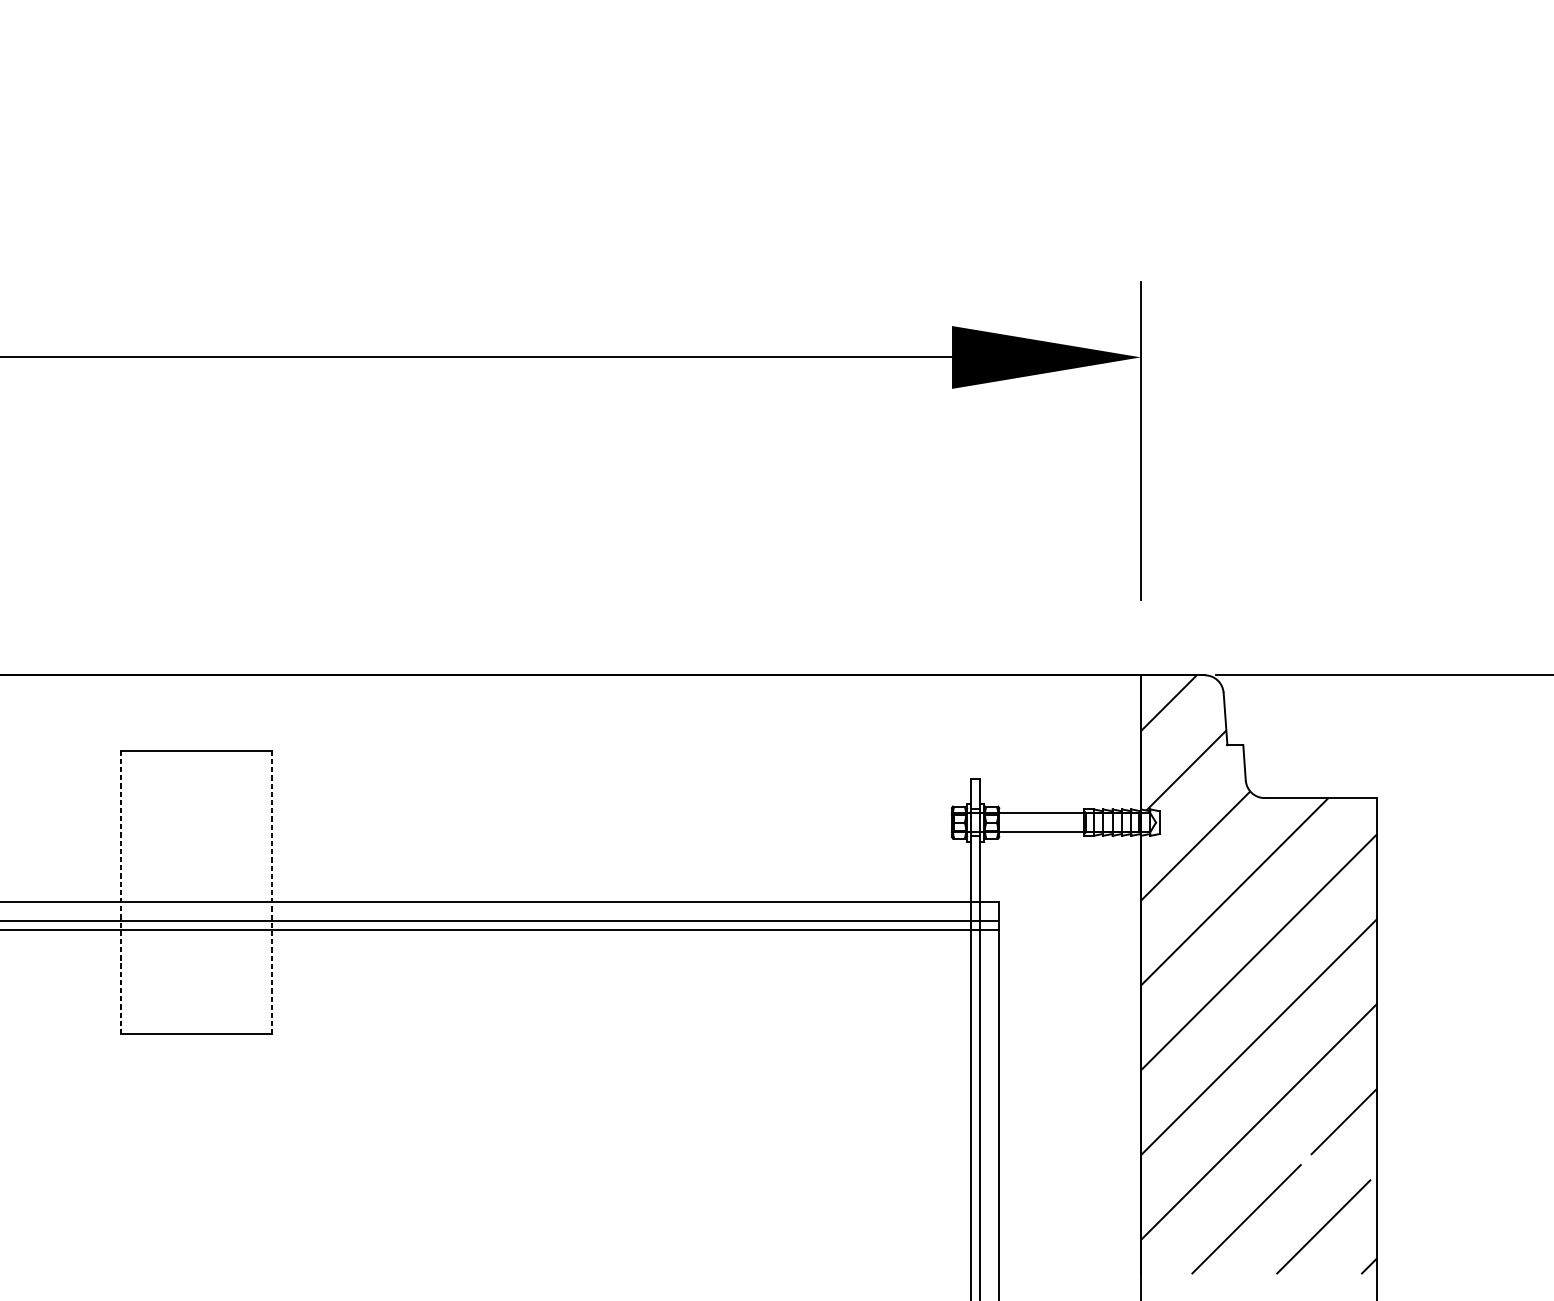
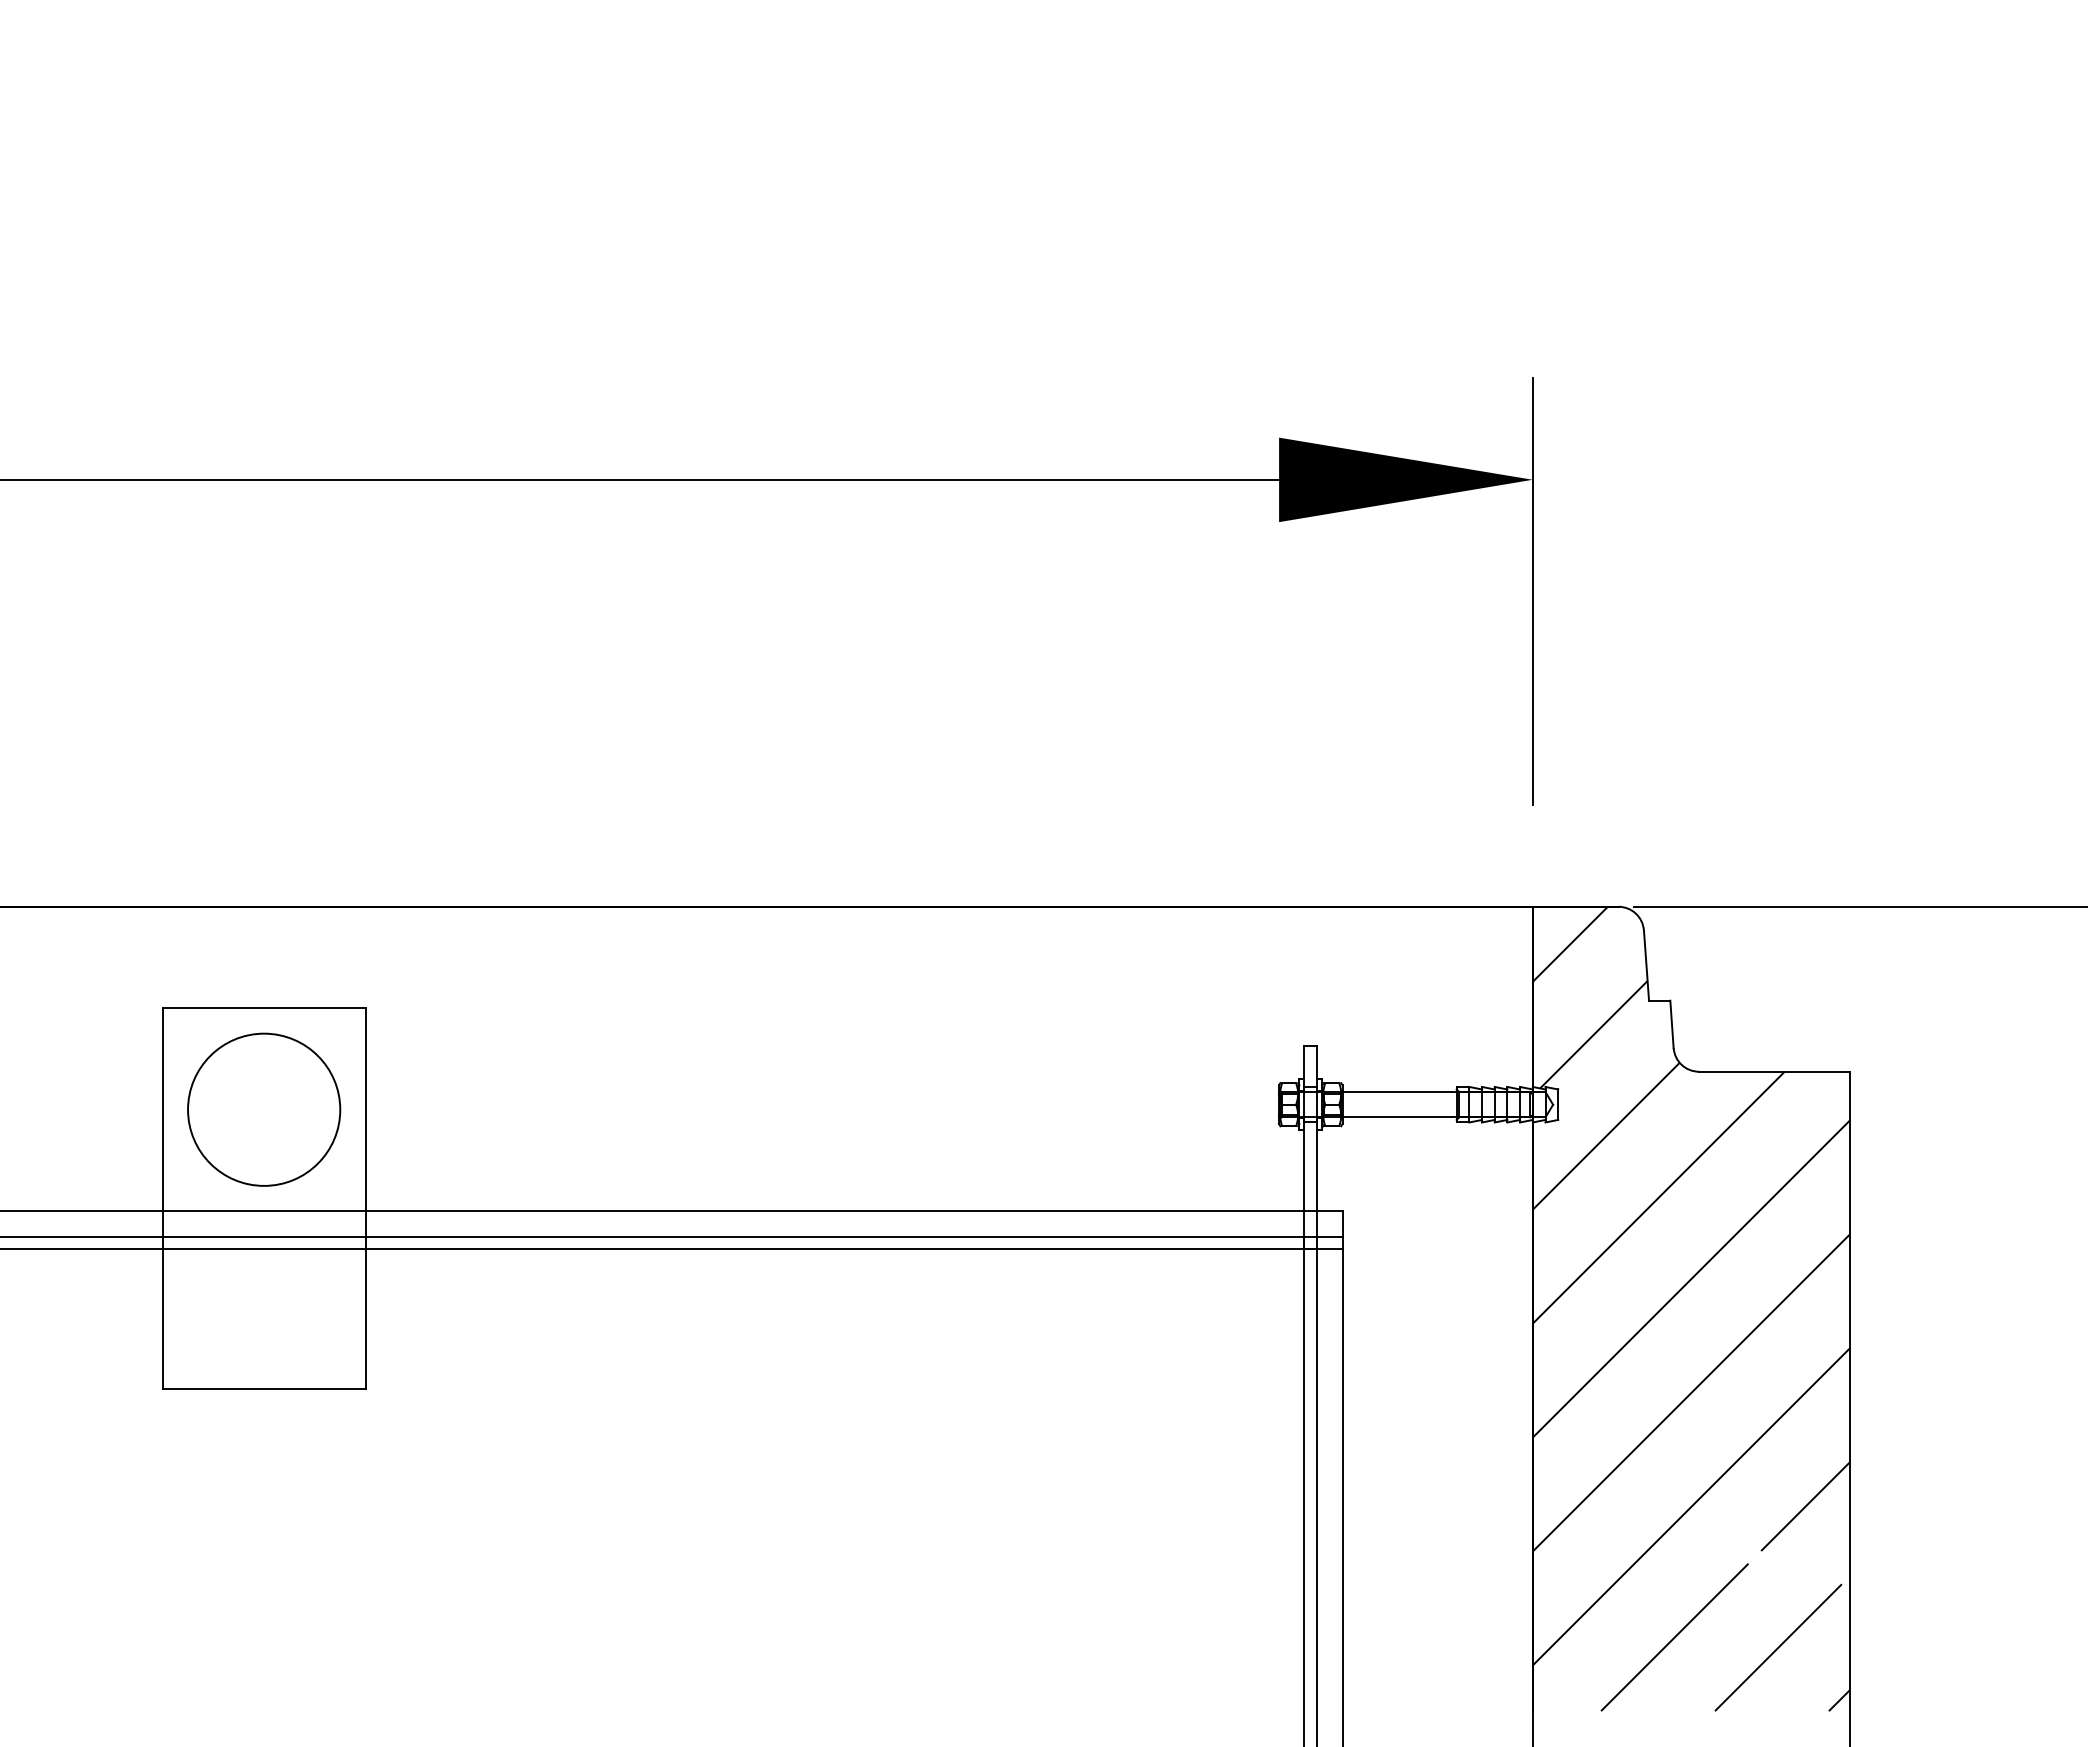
circle: (196, 826) -> (264, 1109), added
line: (120, 892) -> (162, 1198), dashed -> solid
line: (271, 893) -> (365, 1199), dashed -> solid

